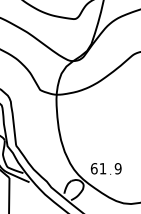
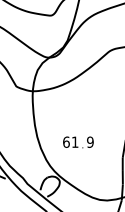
text: (105, 168) -> (77, 142), moved

